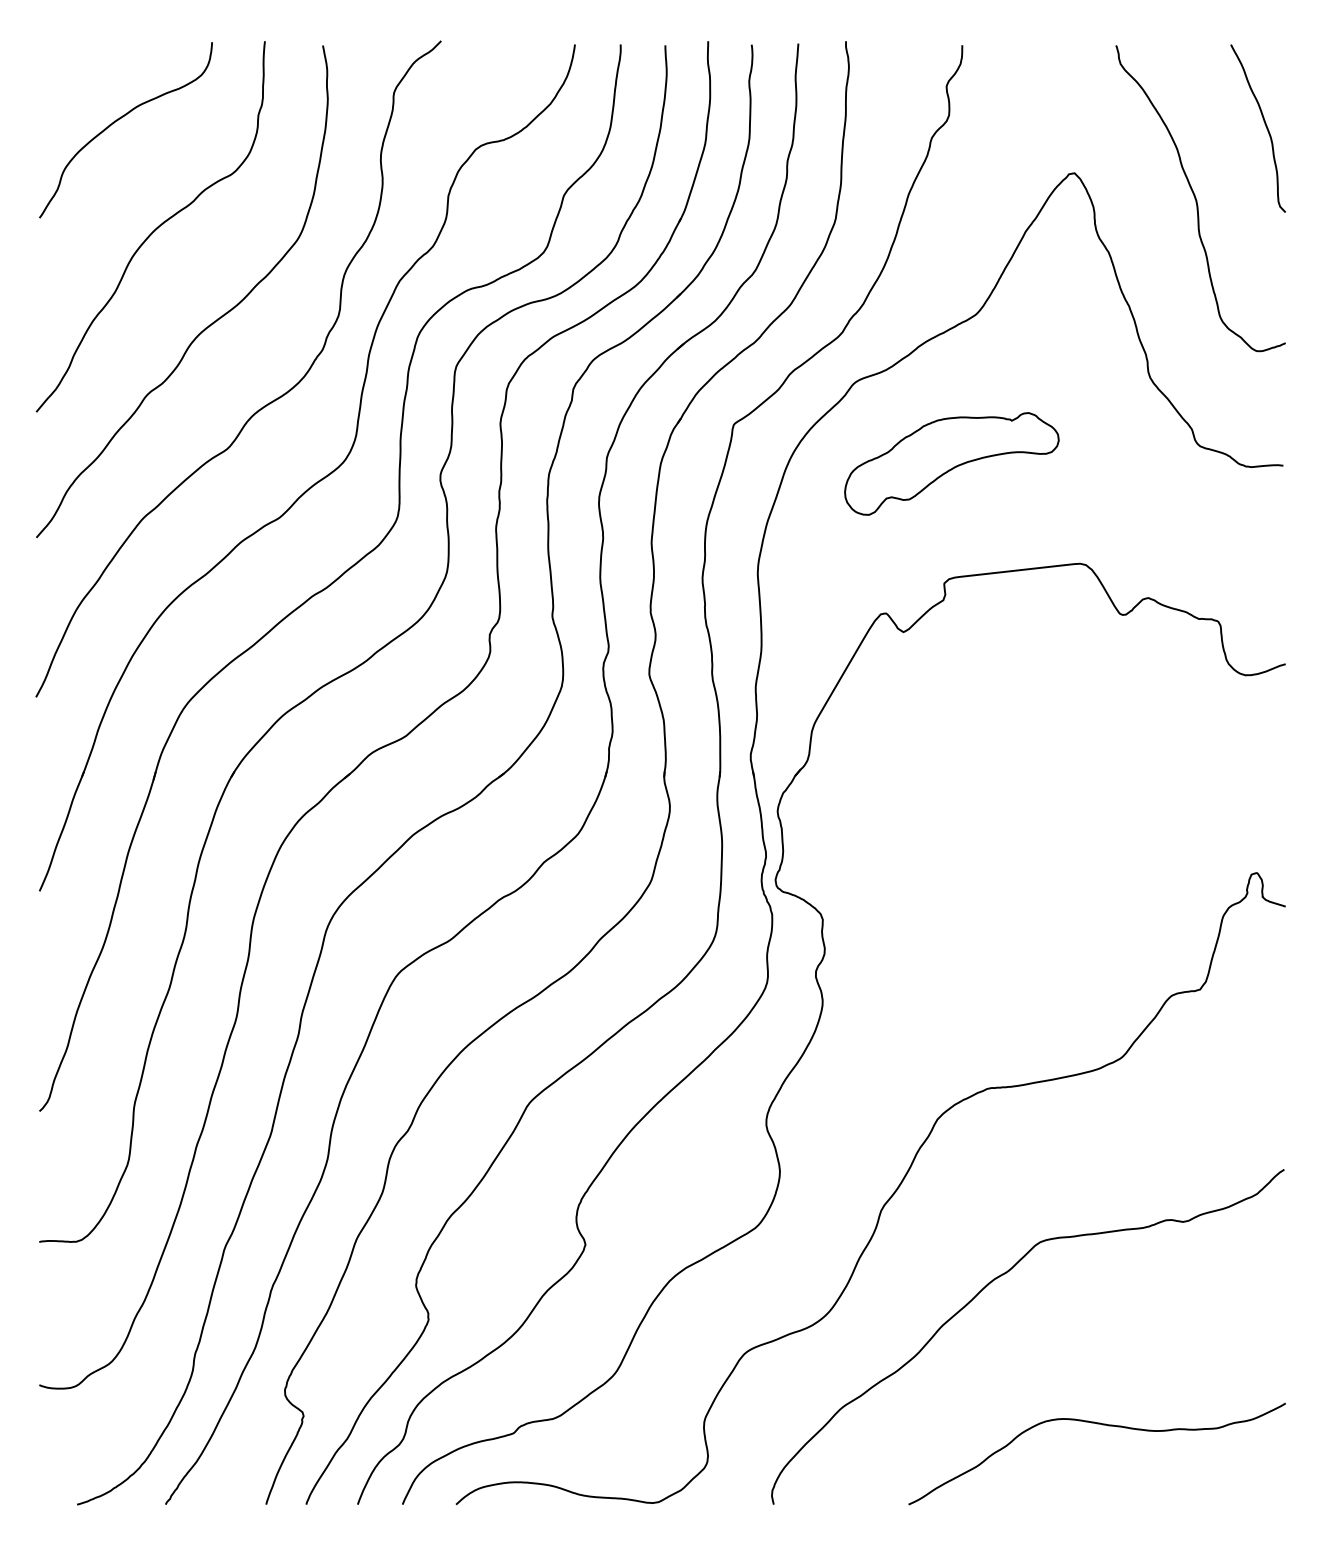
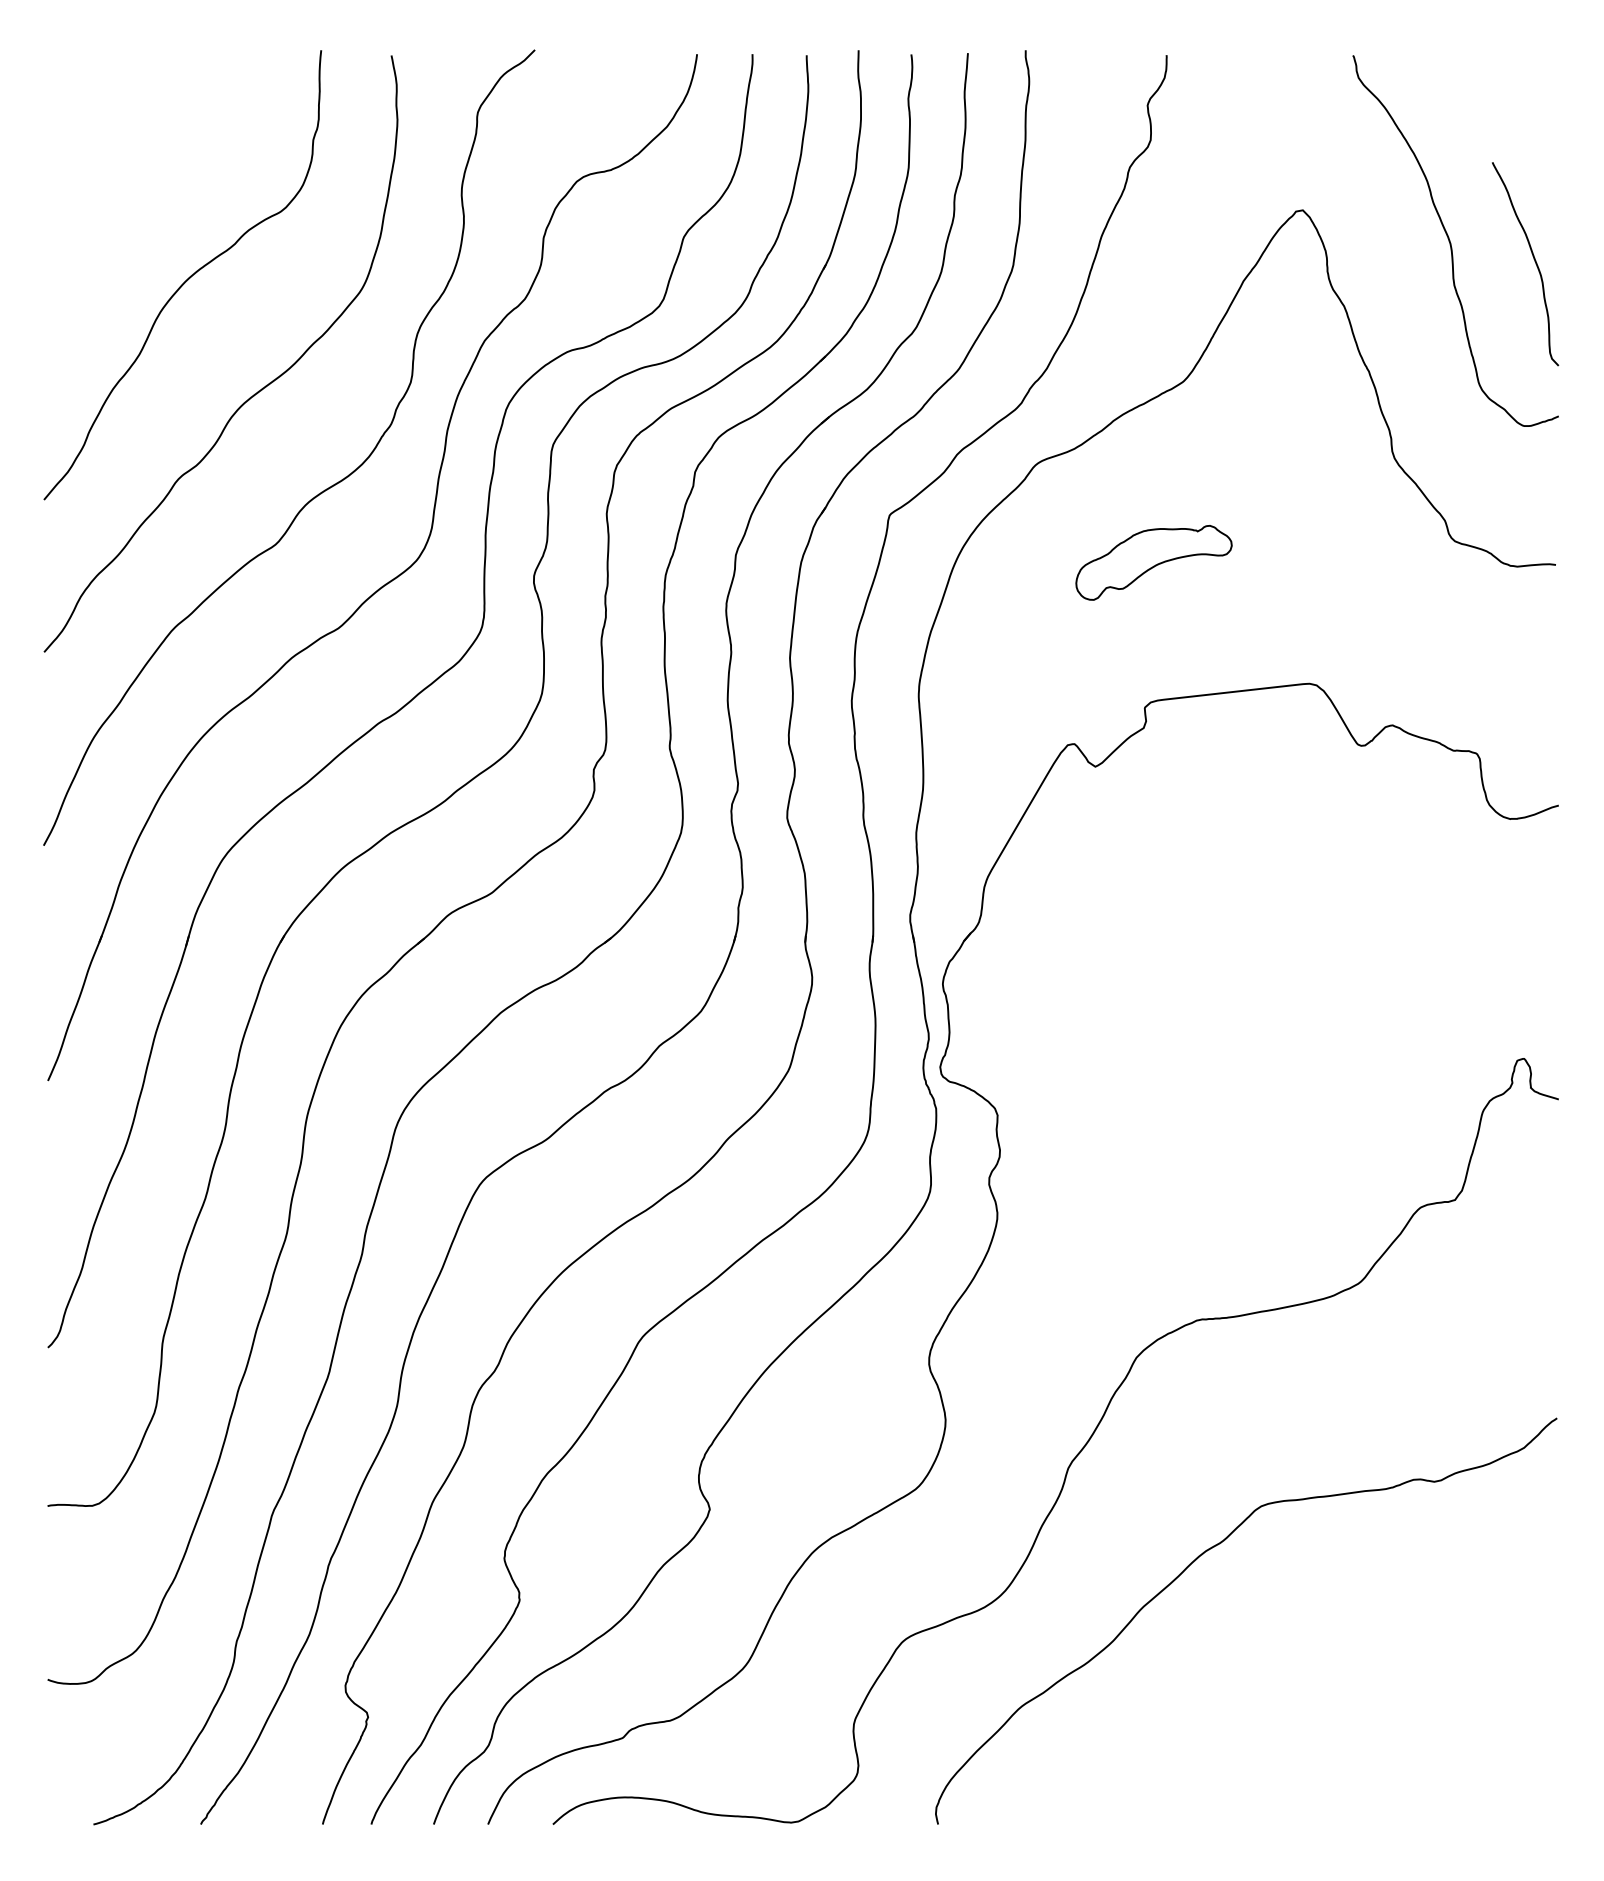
curve: (118, 120) -> (143, 146), removed
curve: (1264, 124) -> (1533, 259), moved
part: (951, 463) -> (1153, 562), size x0.6
curve: (1103, 1425) -> (1337, 1728), removed

